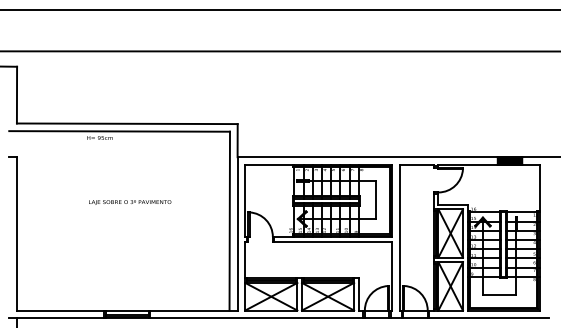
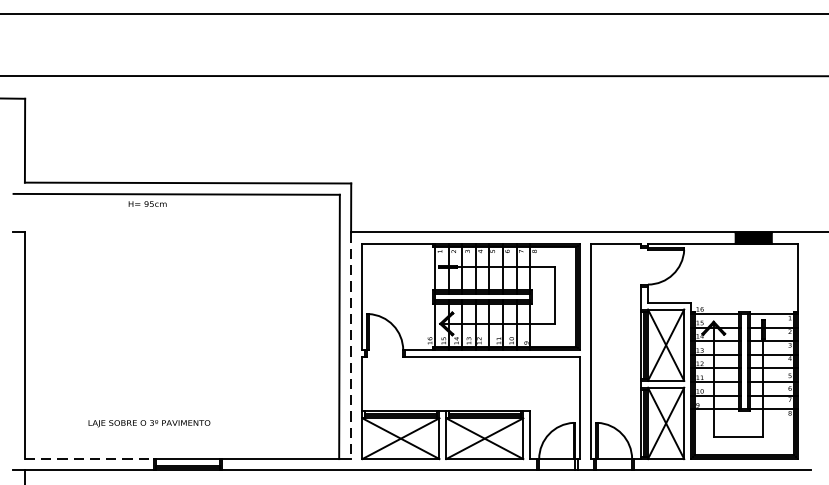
text: (130, 202) -> (149, 423), moved
line: (237, 233) -> (350, 345), solid -> dashed
line: (60, 310) -> (89, 459), solid -> dashed

